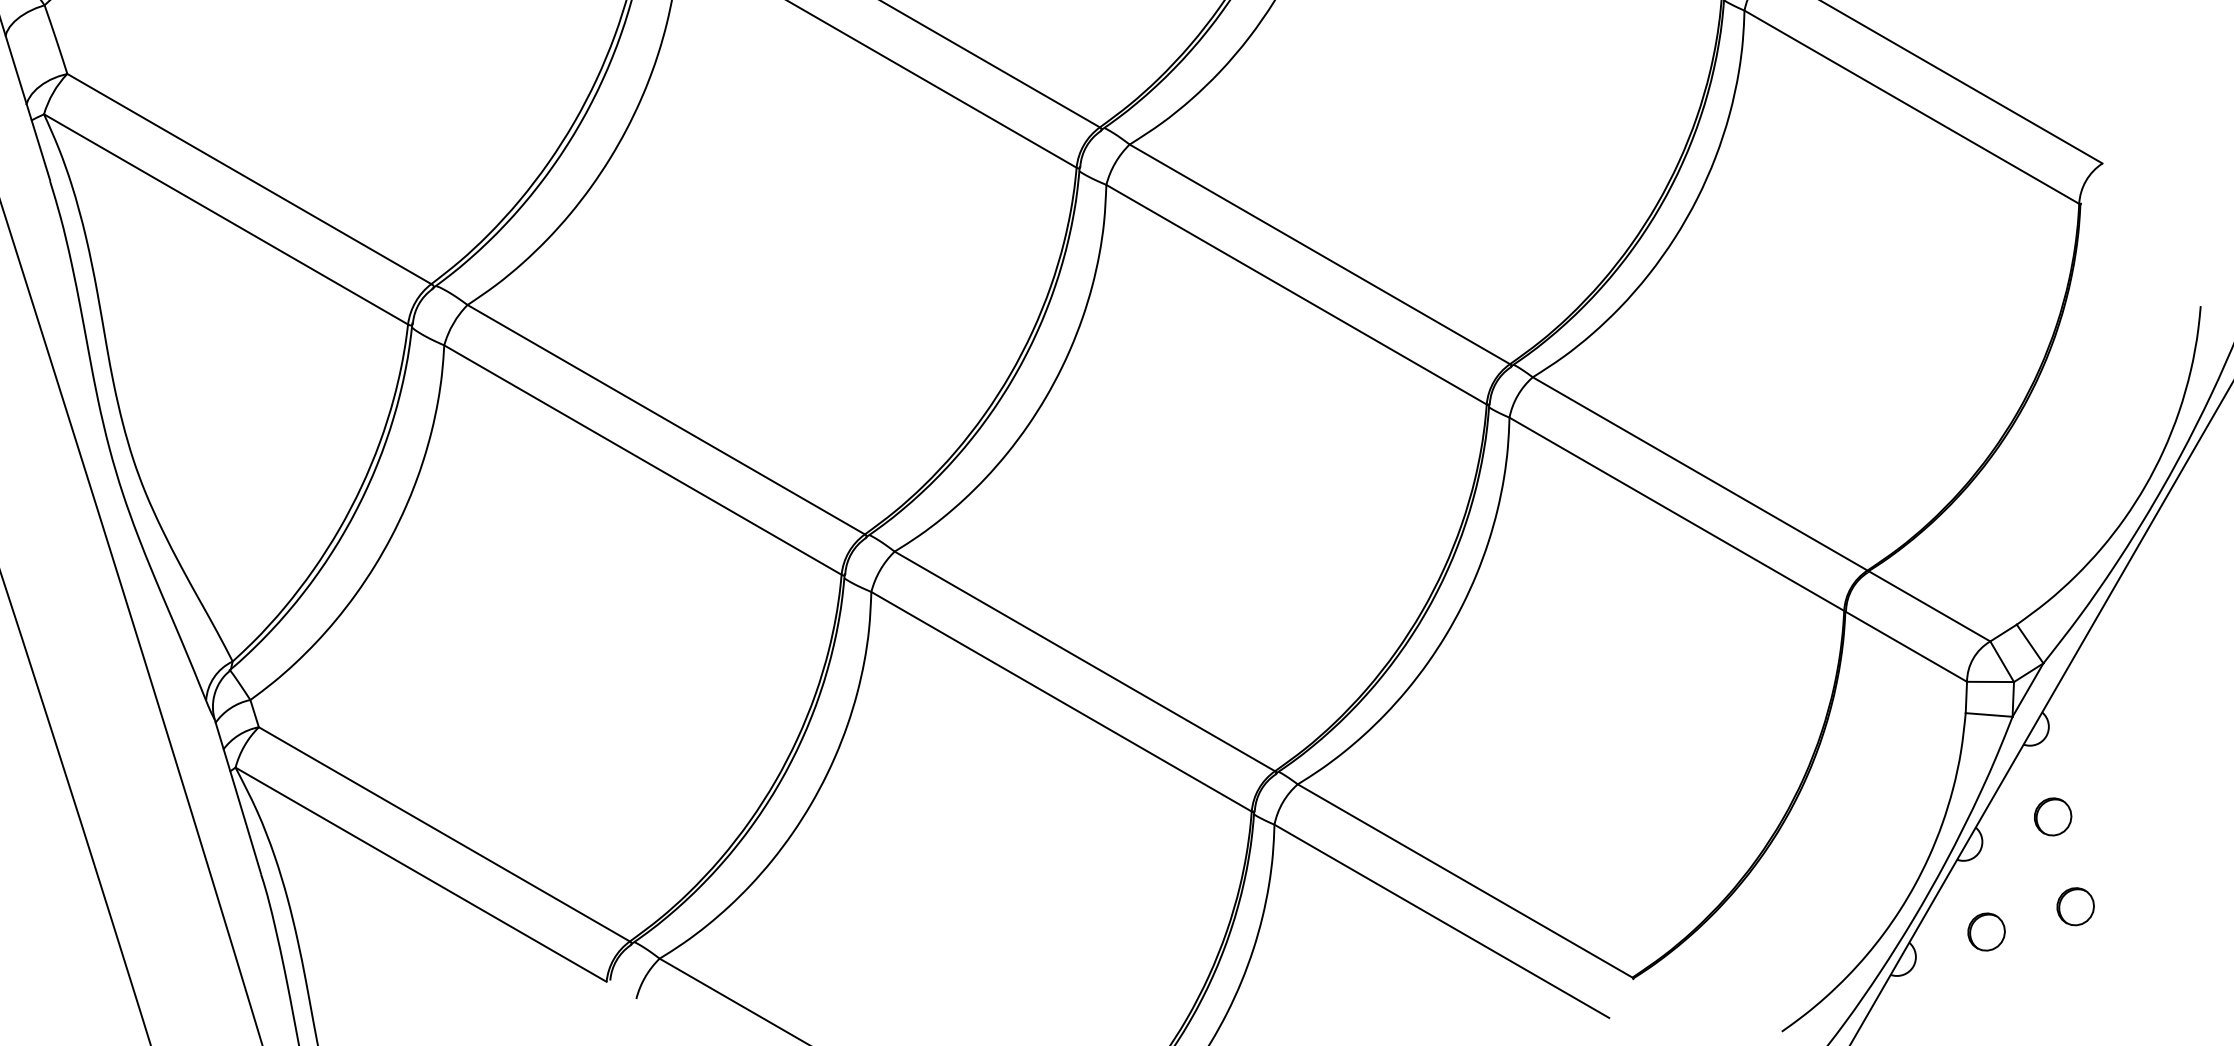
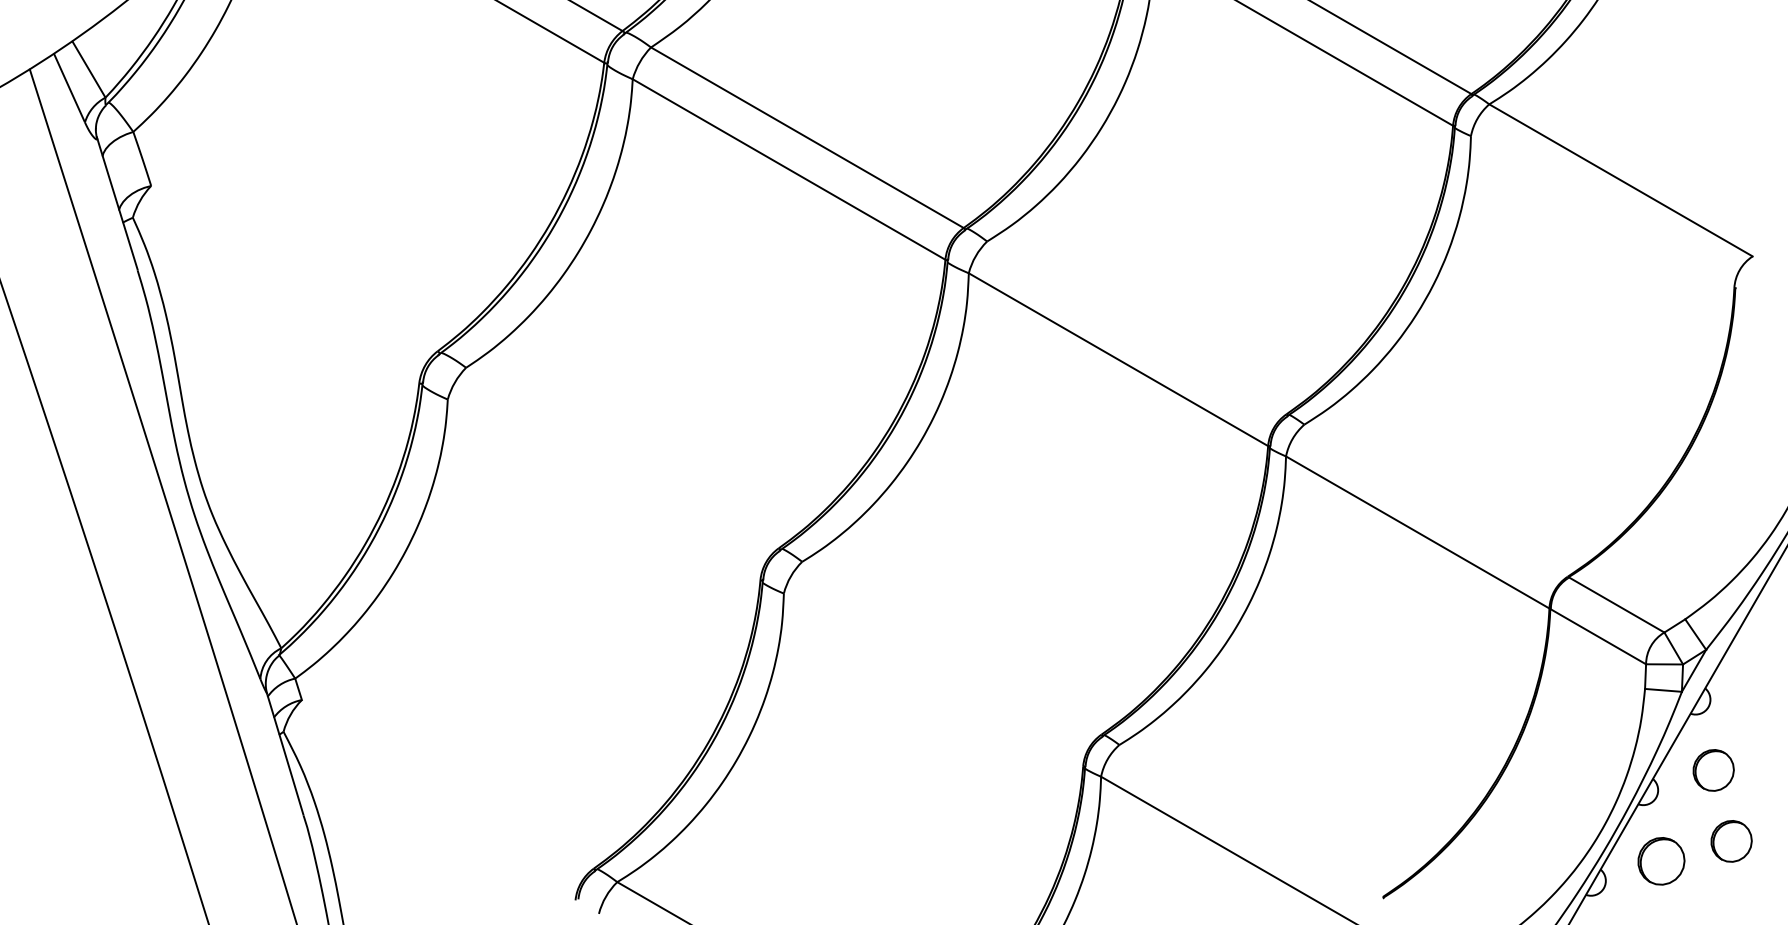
line: (1911, 107) -> (1602, 212), removed
line: (249, 178) -> (294, 268), removed
line: (225, 219) -> (275, 300), removed
line: (1319, 253) -> (1136, 327), removed
line: (666, 419) -> (622, 457), removed
line: (642, 459) -> (603, 489), removed
line: (1699, 473) -> (1435, 500), removed
line: (1084, 660) -> (951, 647), removed
line: (1061, 701) -> (933, 679), removed
part: (2052, 816) -> (1713, 770), size x1.4
line: (443, 834) -> (447, 784), removed
line: (421, 873) -> (429, 815), removed
line: (1464, 880) -> (1250, 820), removed
part: (2075, 905) -> (1731, 840), size x1.4
part: (1986, 931) -> (1661, 860), size x1.6

